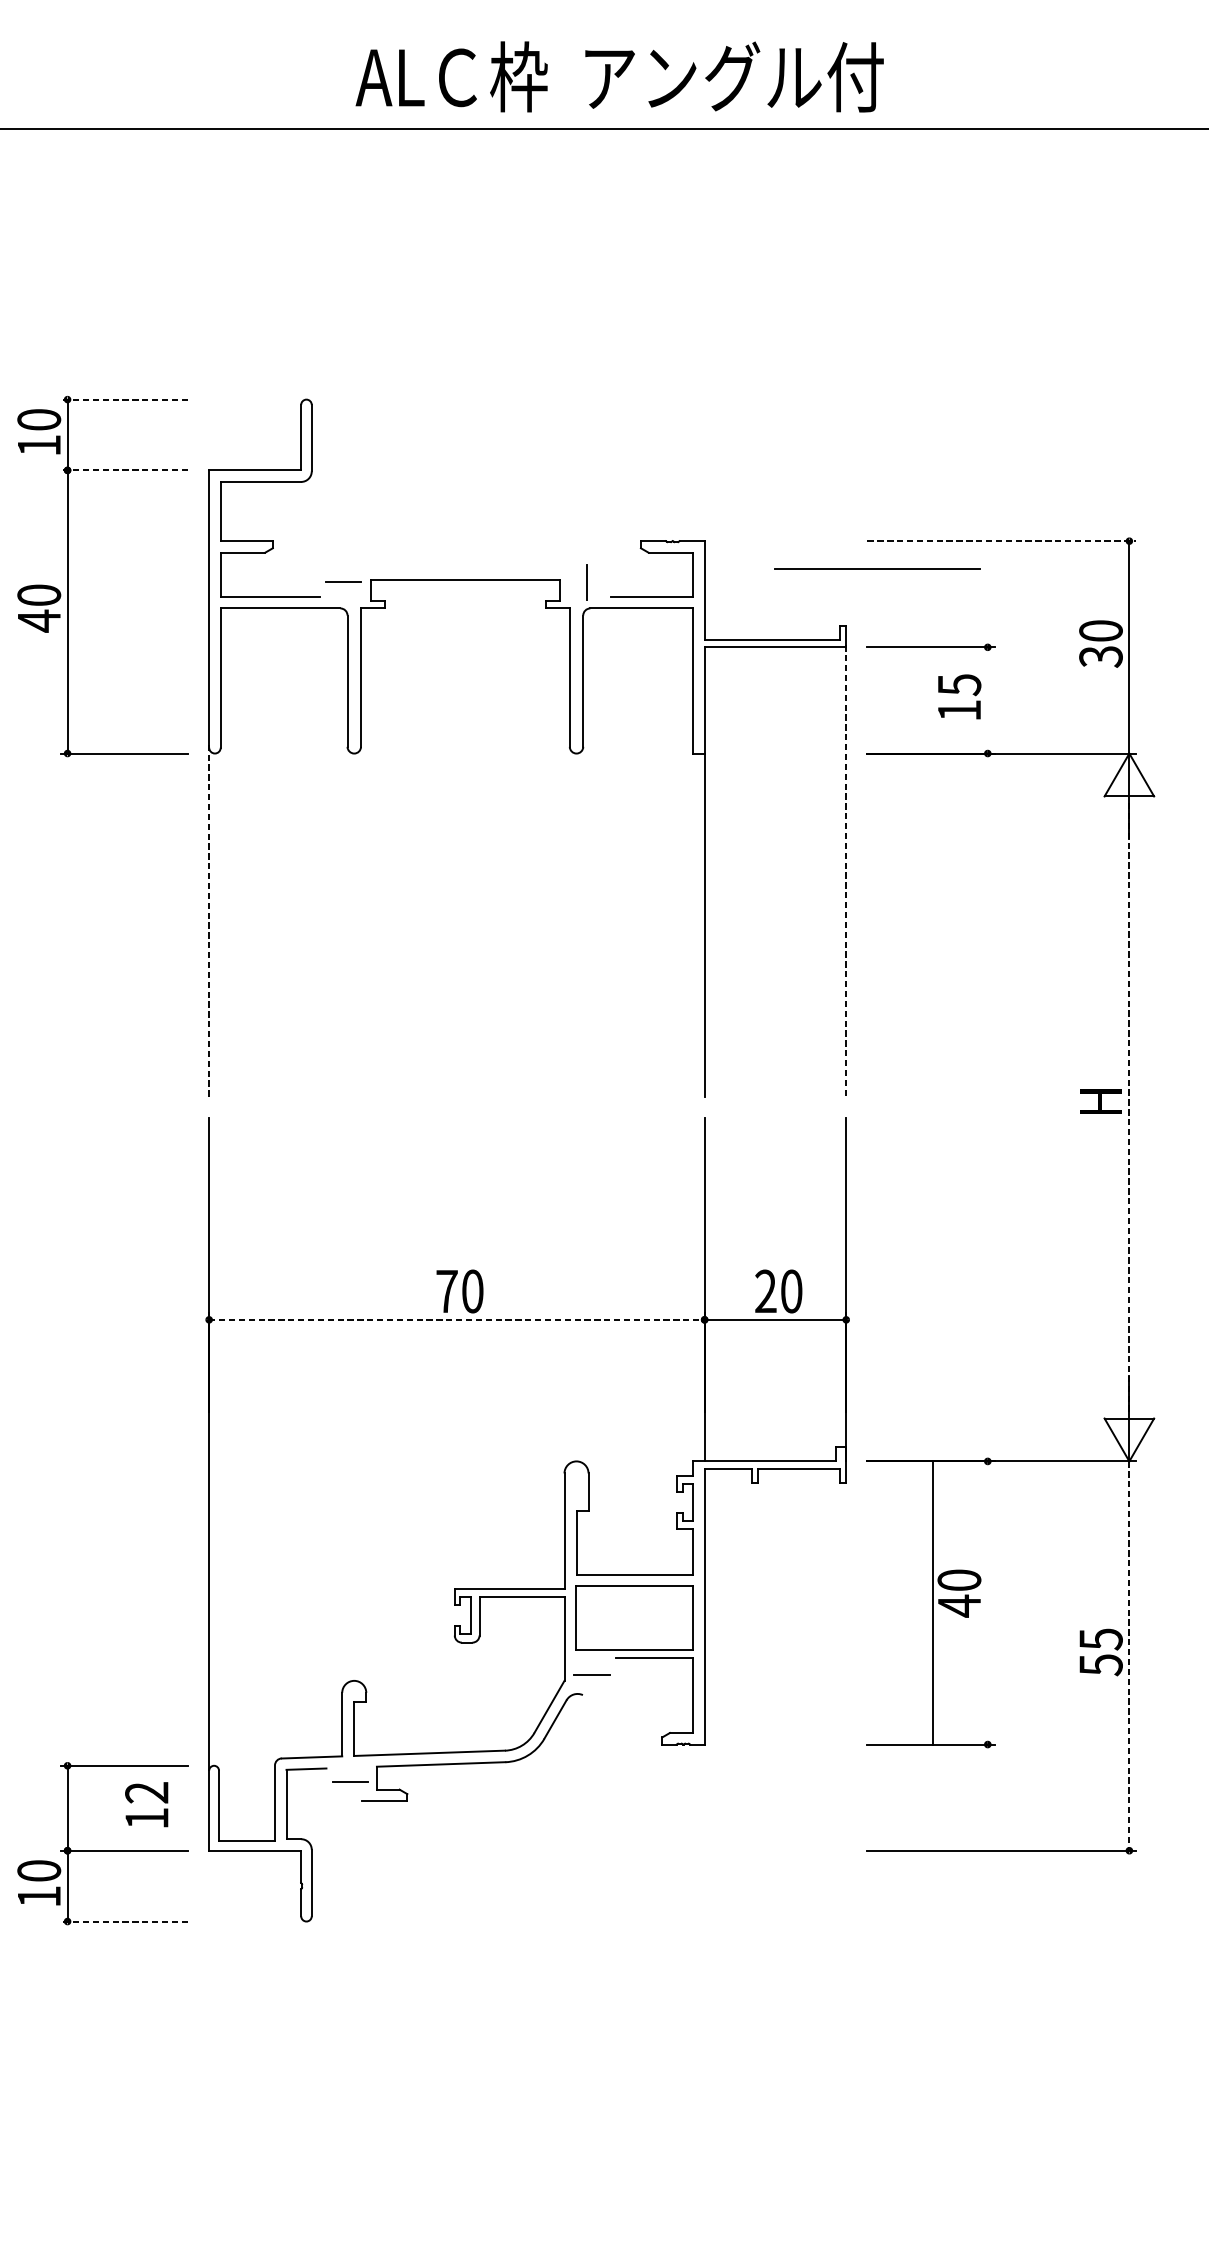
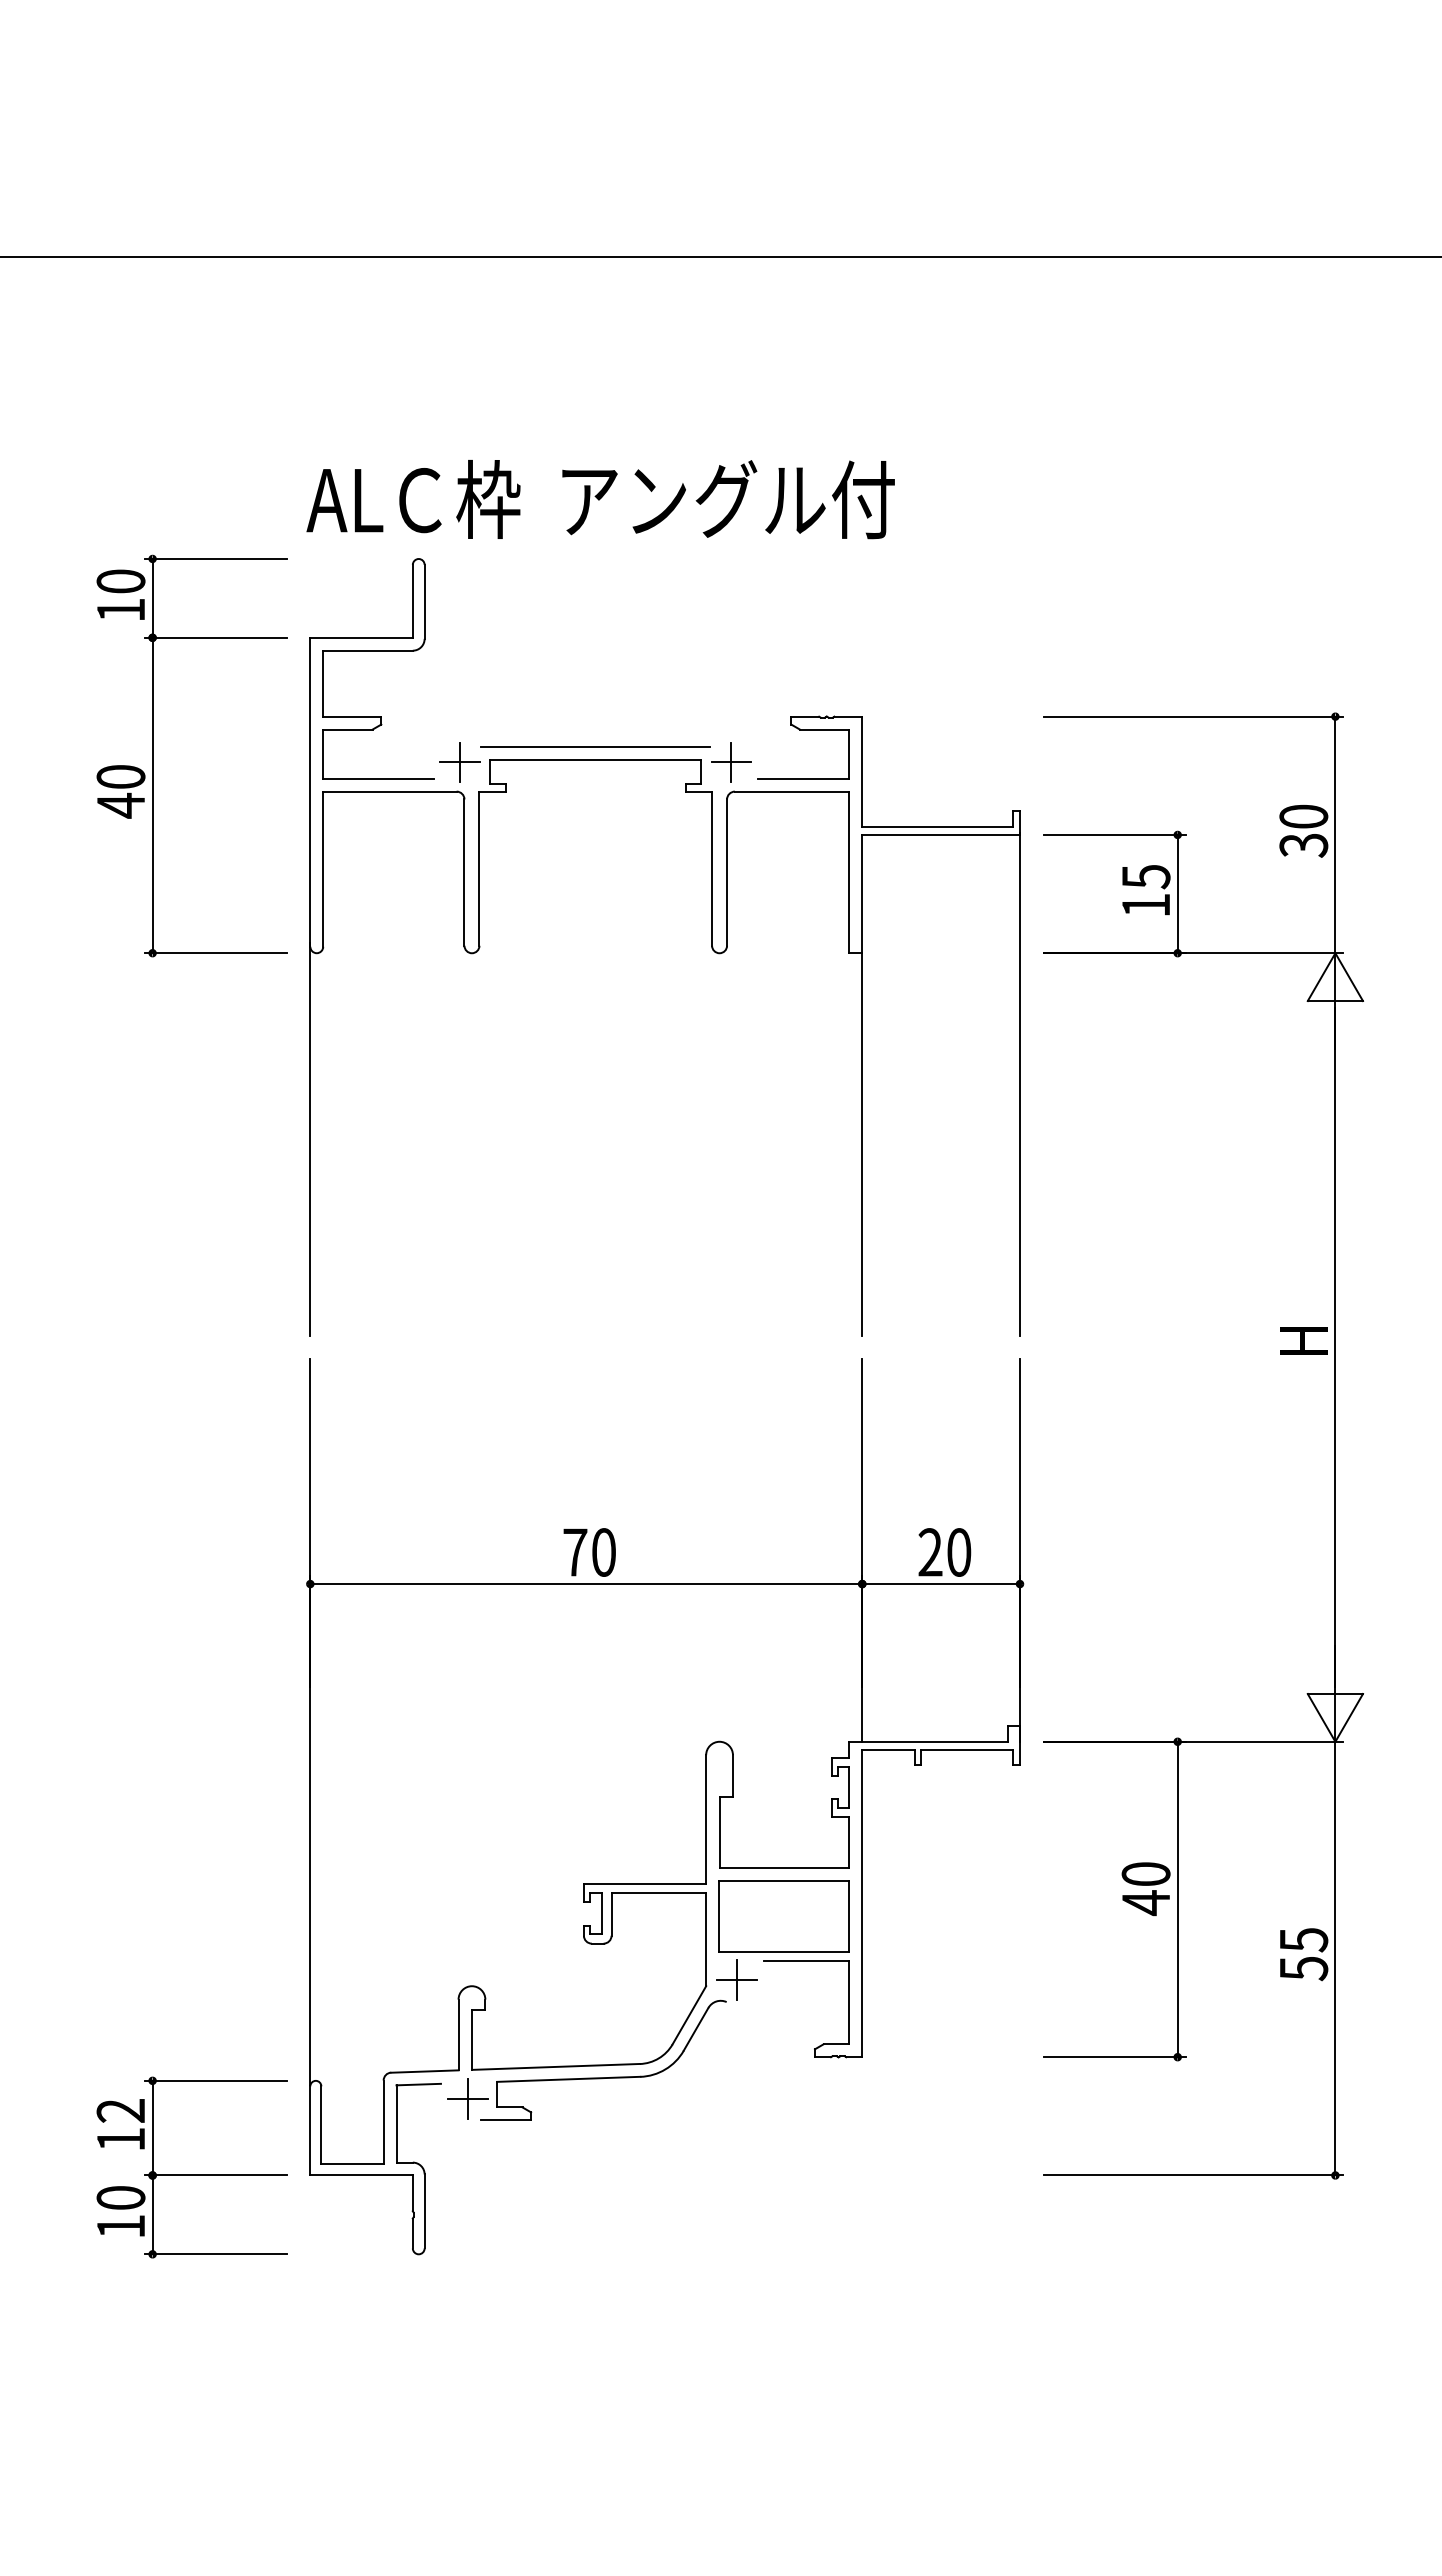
text: (619, 76) -> (600, 499), moved
line: (124, 400) -> (215, 559), dashed -> solid
line: (124, 470) -> (215, 637), dashed -> solid
line: (1001, 541) -> (1193, 716), dashed -> solid
line: (877, 567) -> (595, 746), moved
line: (343, 582) -> (460, 762), added
line: (587, 582) -> (731, 762), added
line: (987, 699) -> (1177, 893), added
line: (845, 871) -> (1019, 1084), dashed -> solid
line: (209, 921) -> (310, 1140), dashed -> solid
line: (1129, 1108) -> (1335, 1348), dashed -> solid
line: (457, 1320) -> (586, 1584), dashed -> solid
line: (932, 1603) -> (1177, 1899), moved
line: (1129, 1655) -> (1335, 1958), dashed -> solid
line: (591, 1674) -> (736, 1979), added
line: (351, 1781) -> (468, 2098), added
text: (146, 1804) -> (120, 2124), moved
line: (124, 1921) -> (215, 2254), dashed -> solid

